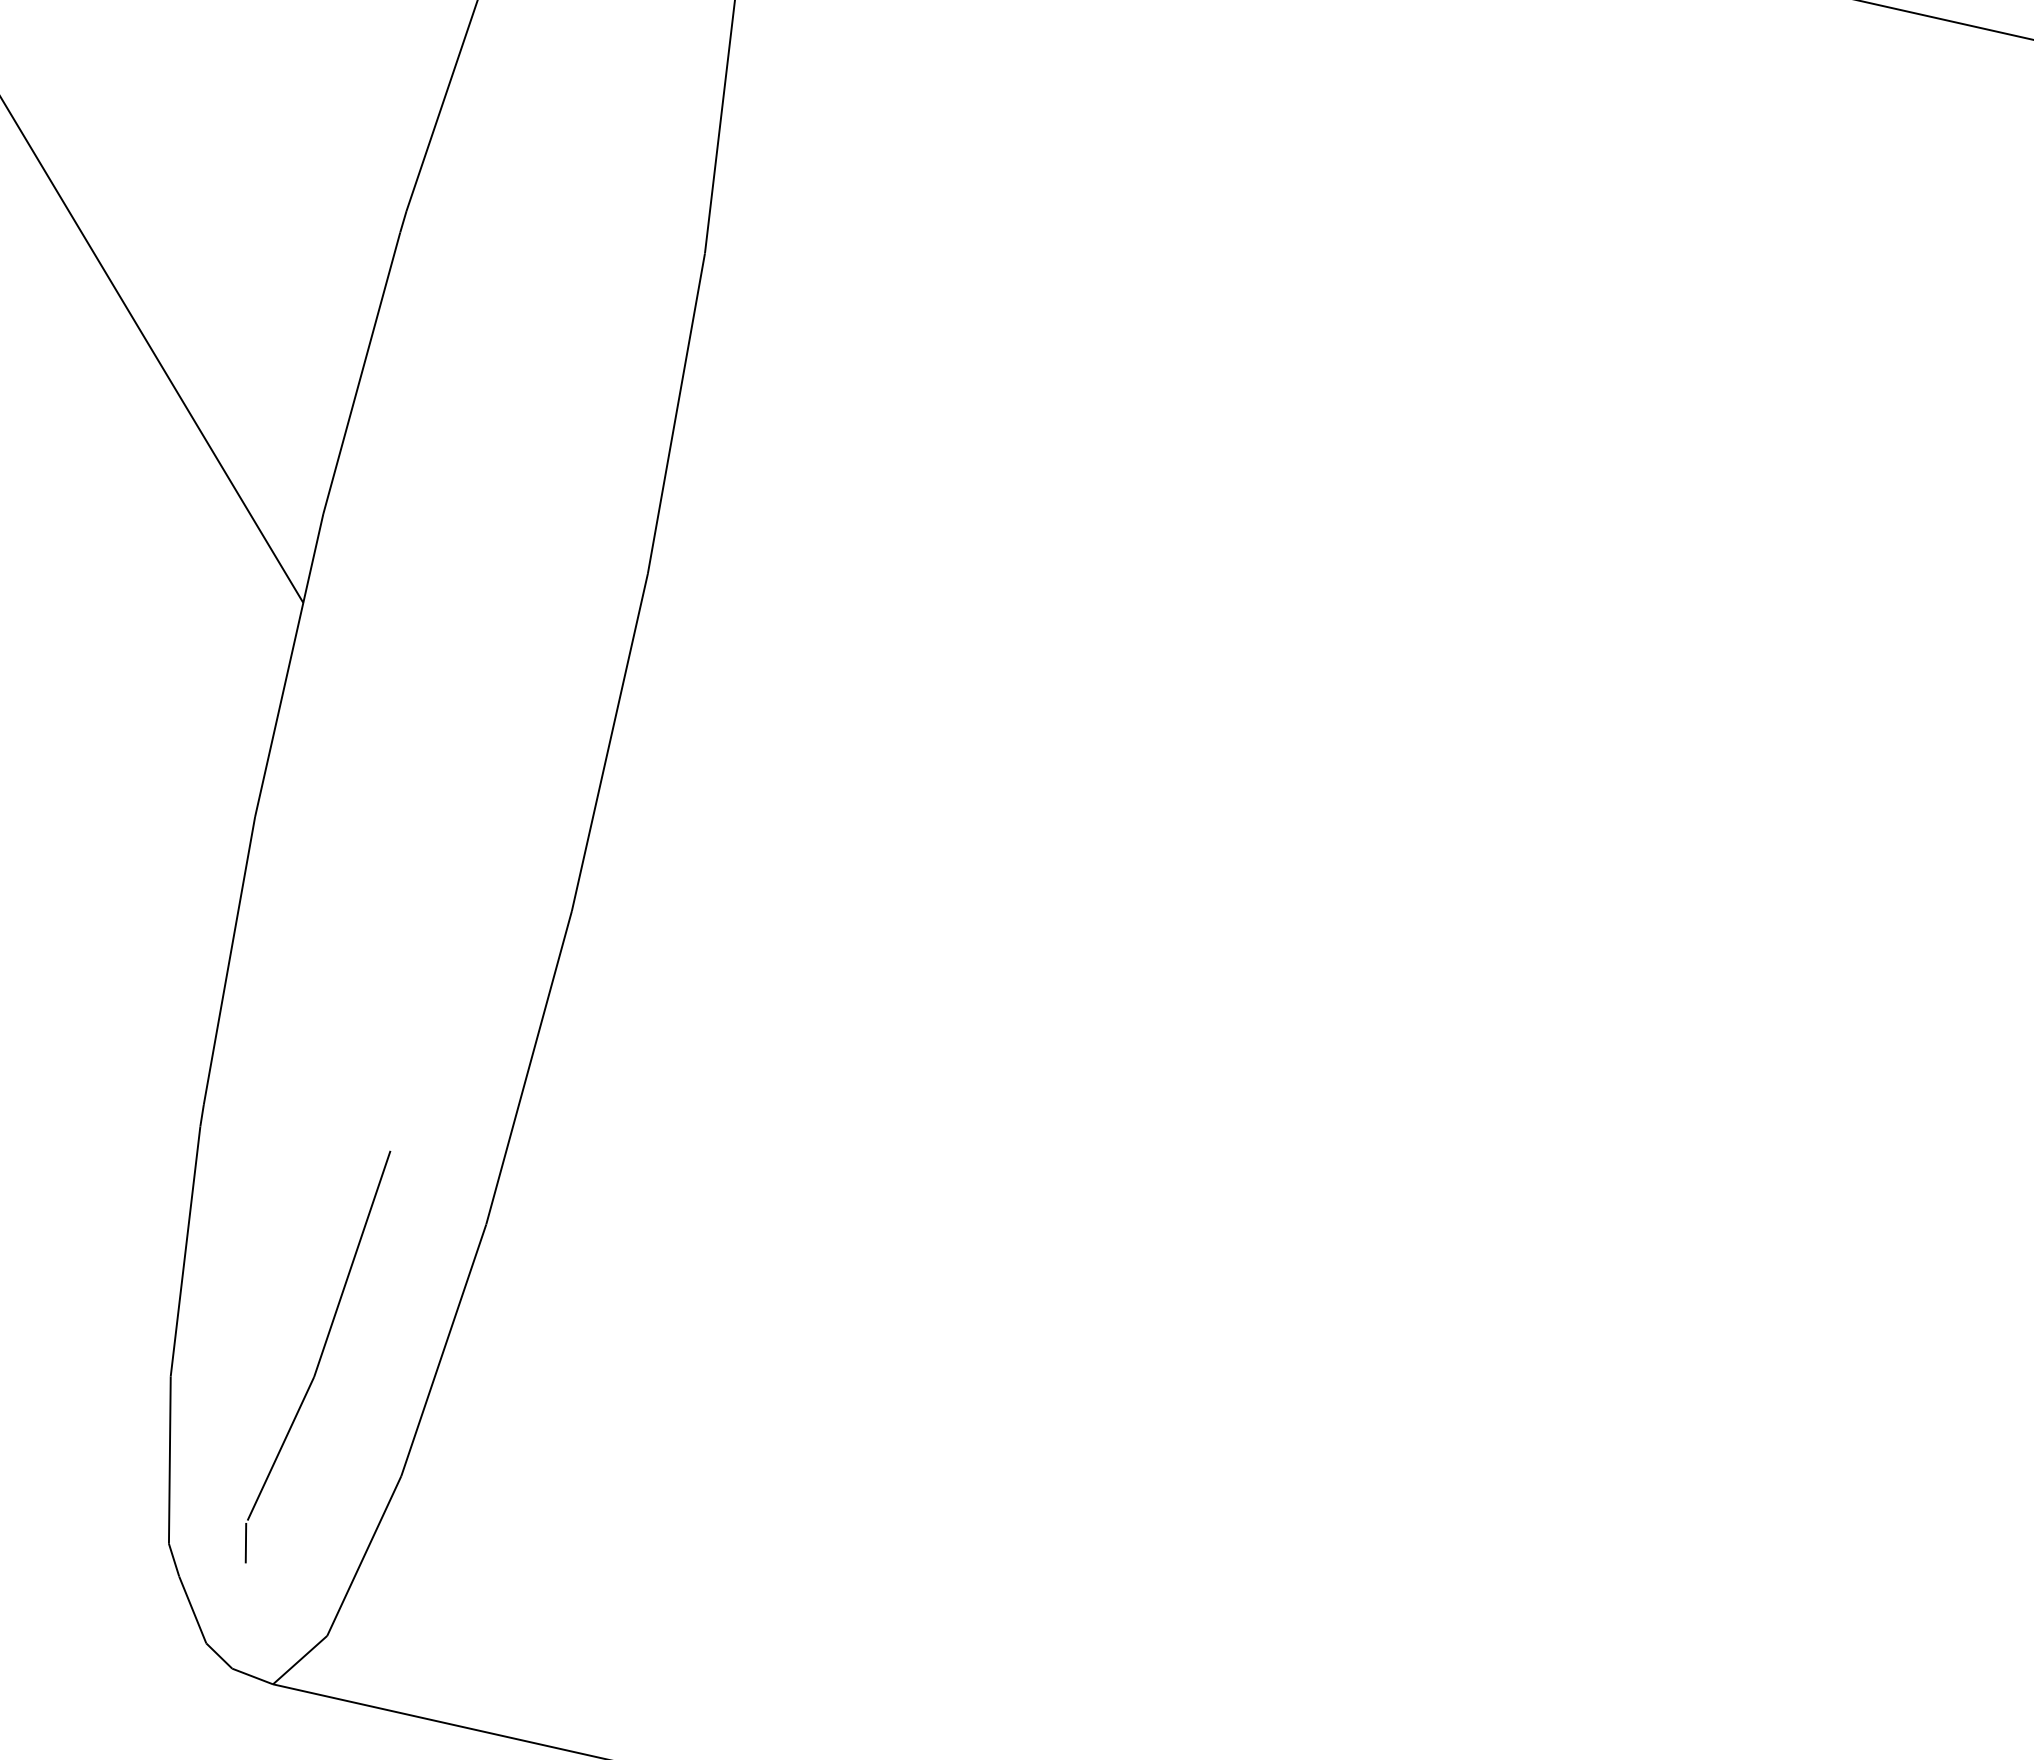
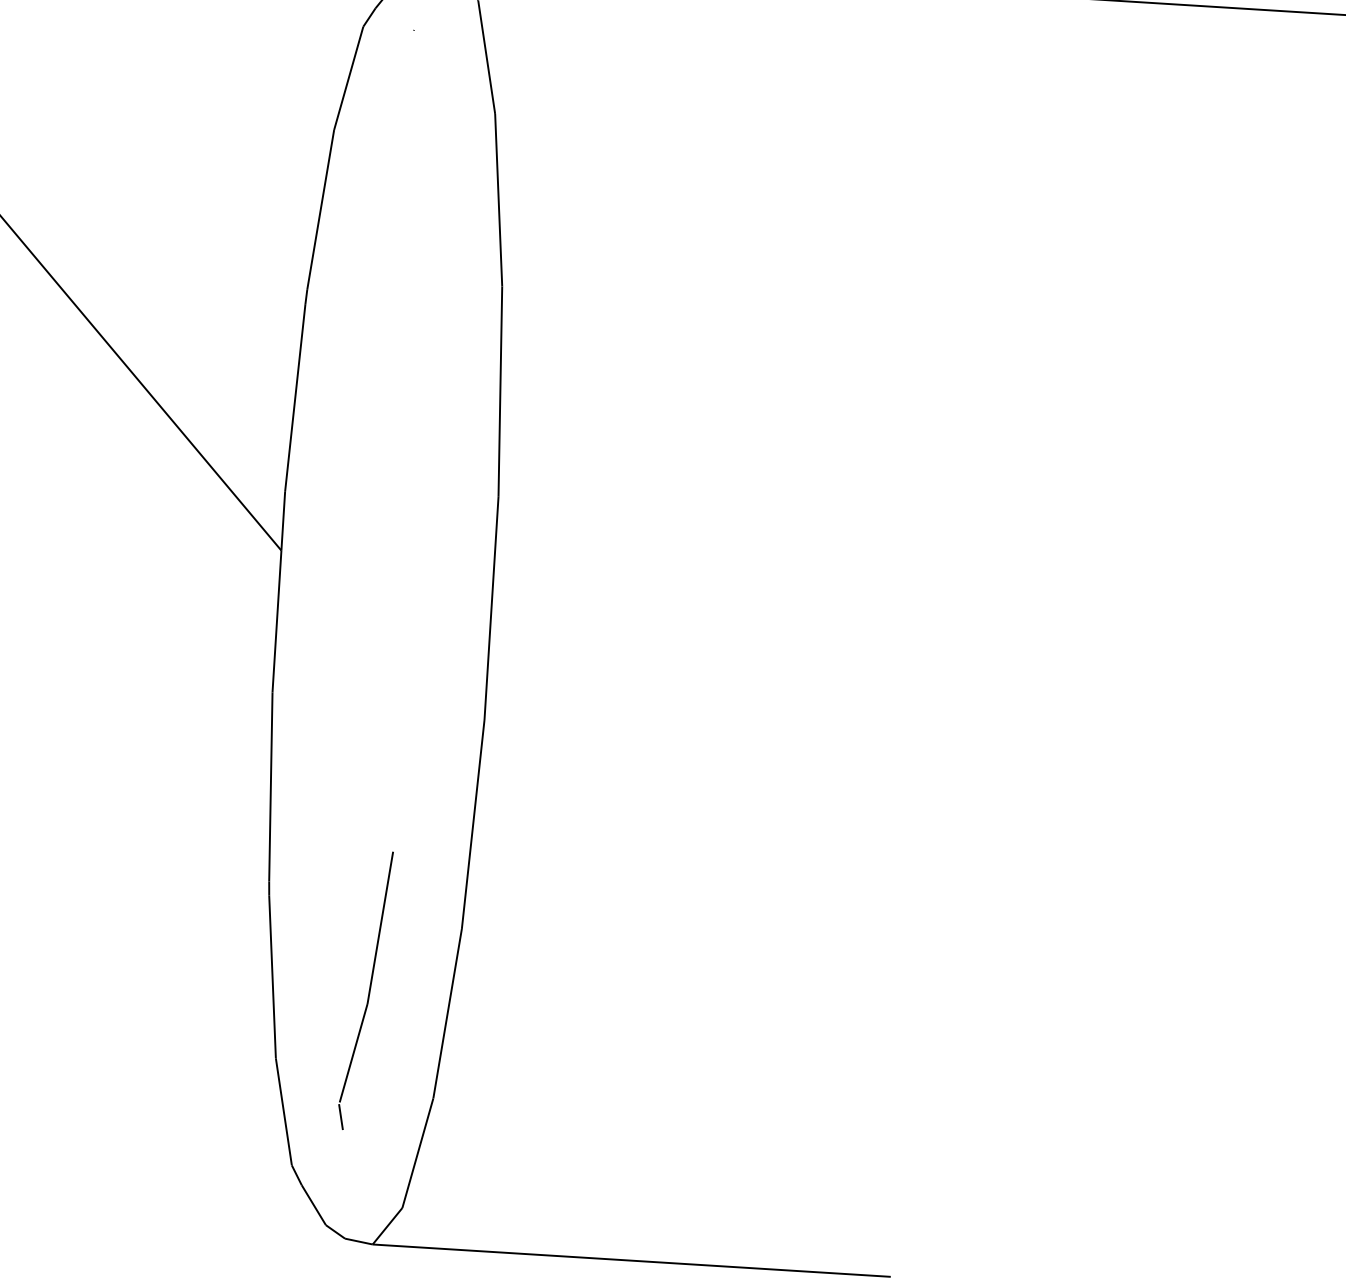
part: (314, 1355) -> (365, 990), moved

